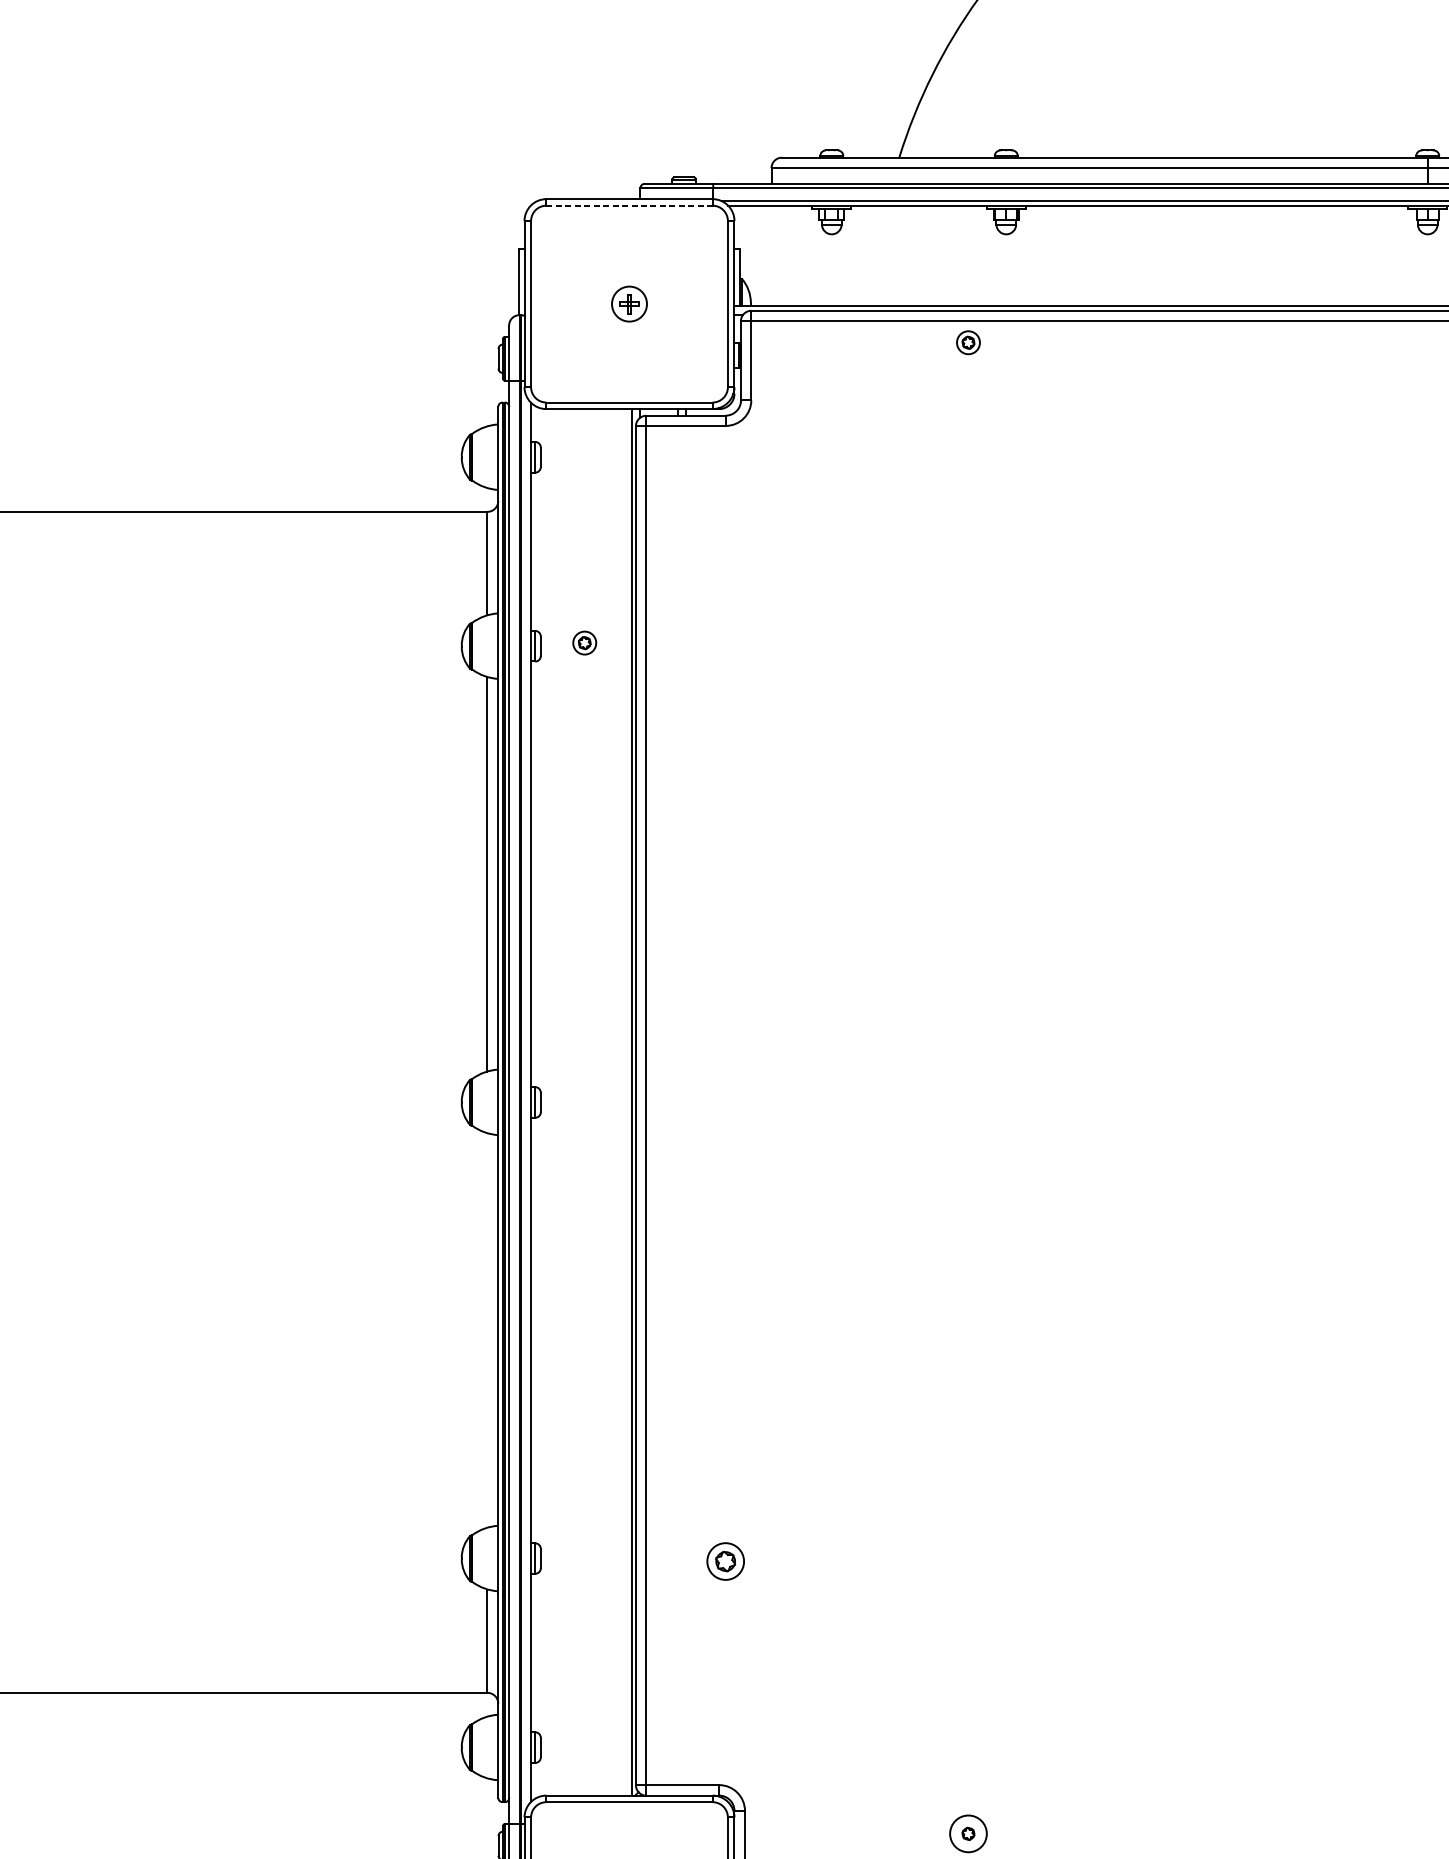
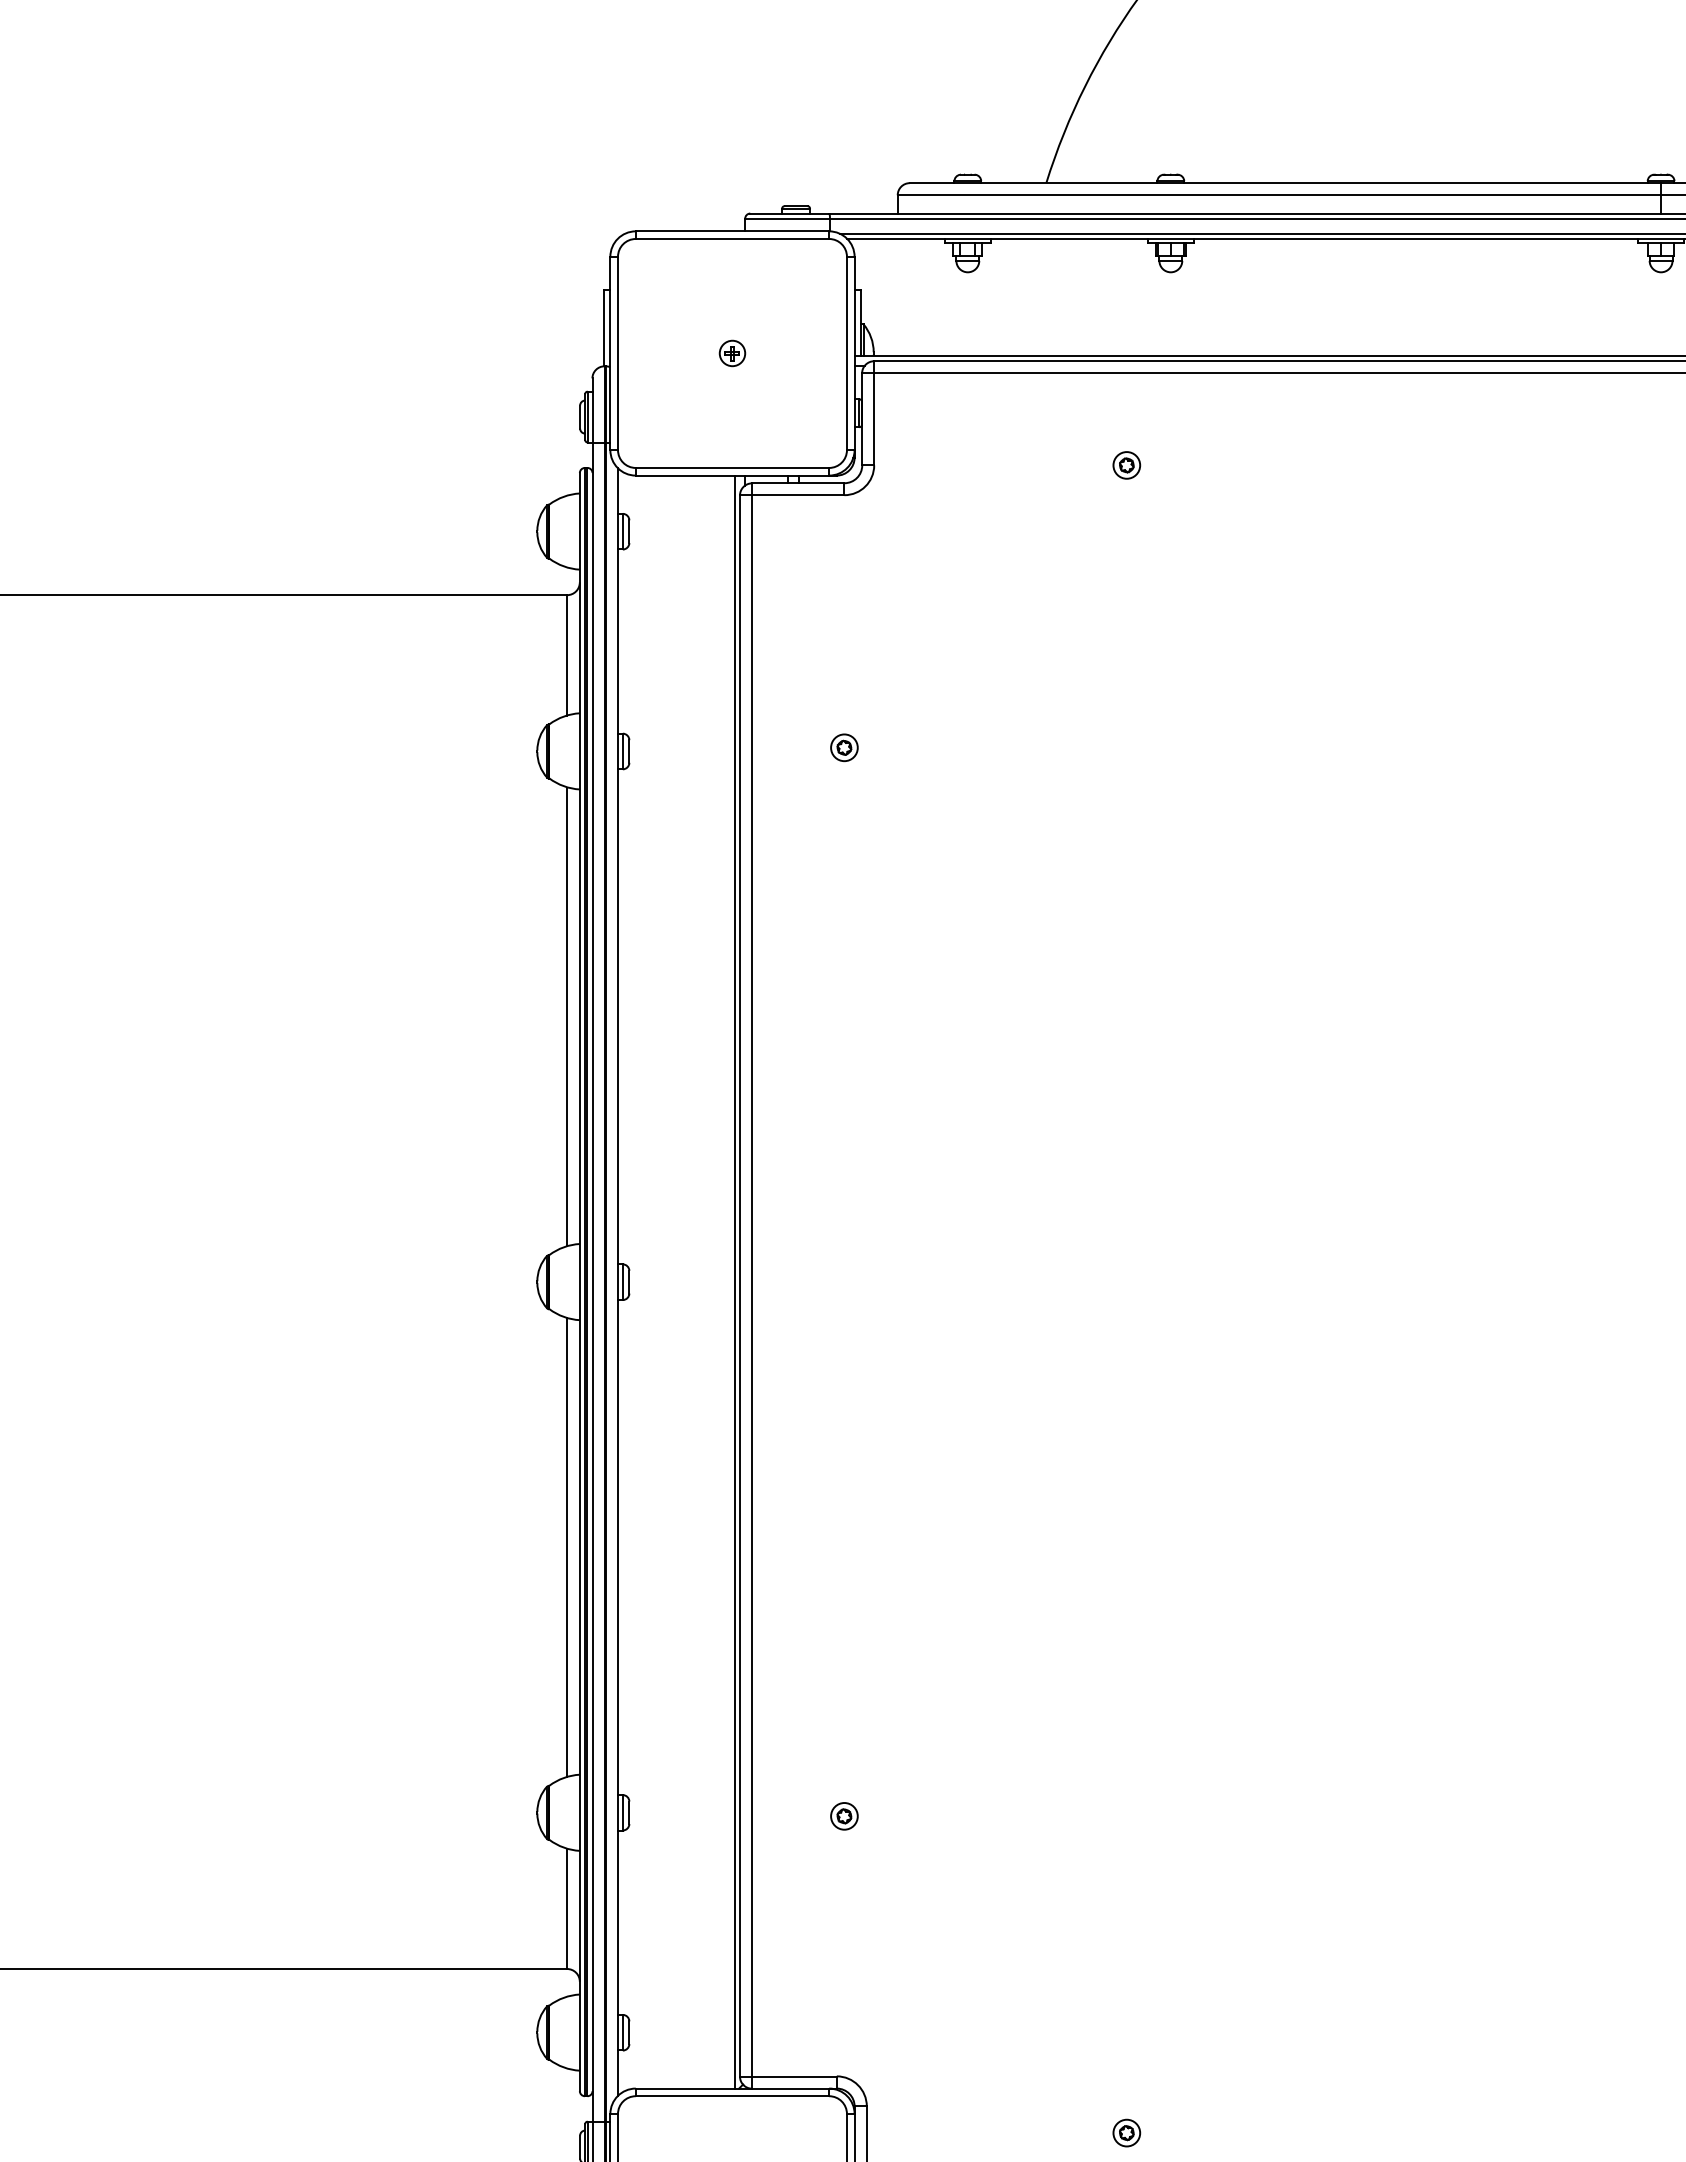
line: (629, 206) -> (732, 239), dashed -> solid
part: (629, 304) -> (732, 353), size x0.62
part: (968, 342) -> (1126, 465), moved
part: (584, 642) -> (844, 747), moved
line: (487, 1330) -> (567, 1547), added
part: (725, 1561) -> (844, 1816), size x0.62
circle: (968, 1833) -> (1126, 2132), size x0.62

